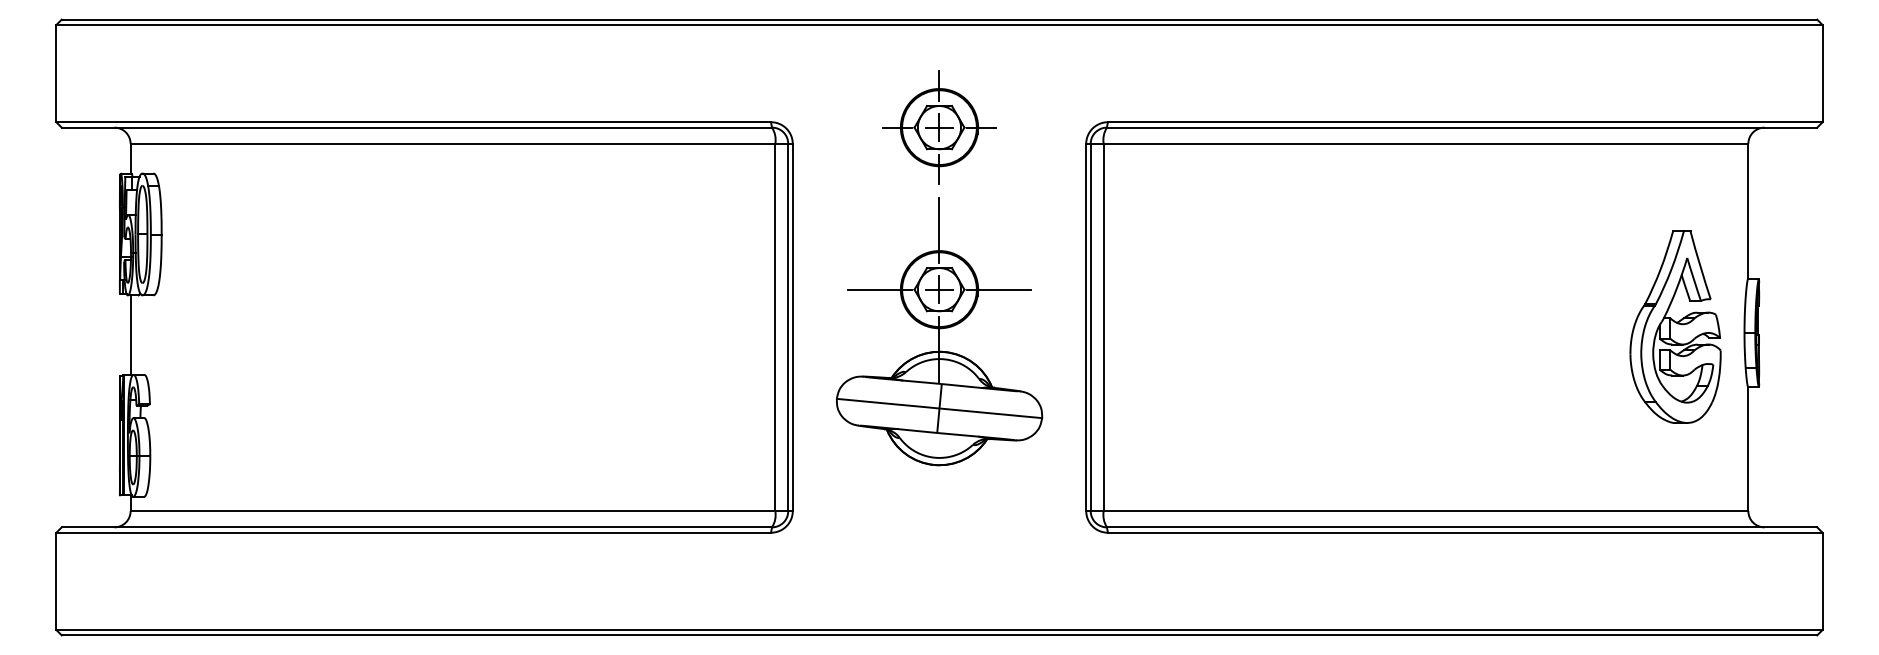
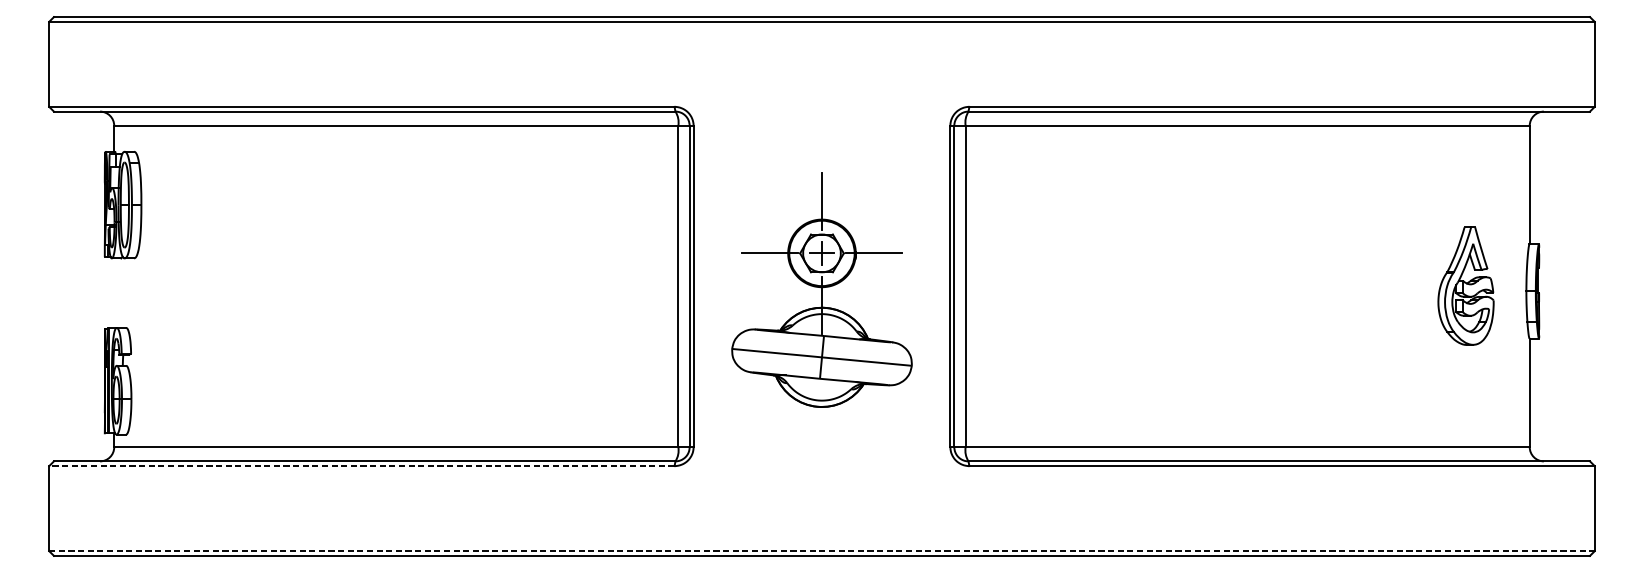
part: (939, 127) -> (822, 111), removed
part: (1675, 326) -> (1466, 285), size x0.7
line: (130, 334) -> (114, 292), removed
line: (413, 532) -> (361, 465), solid -> dashed
line: (939, 629) -> (822, 550), solid -> dashed

